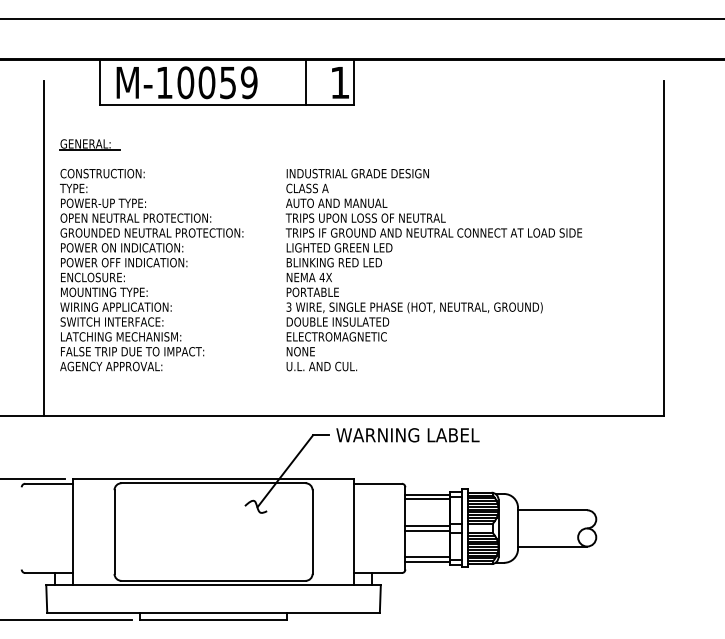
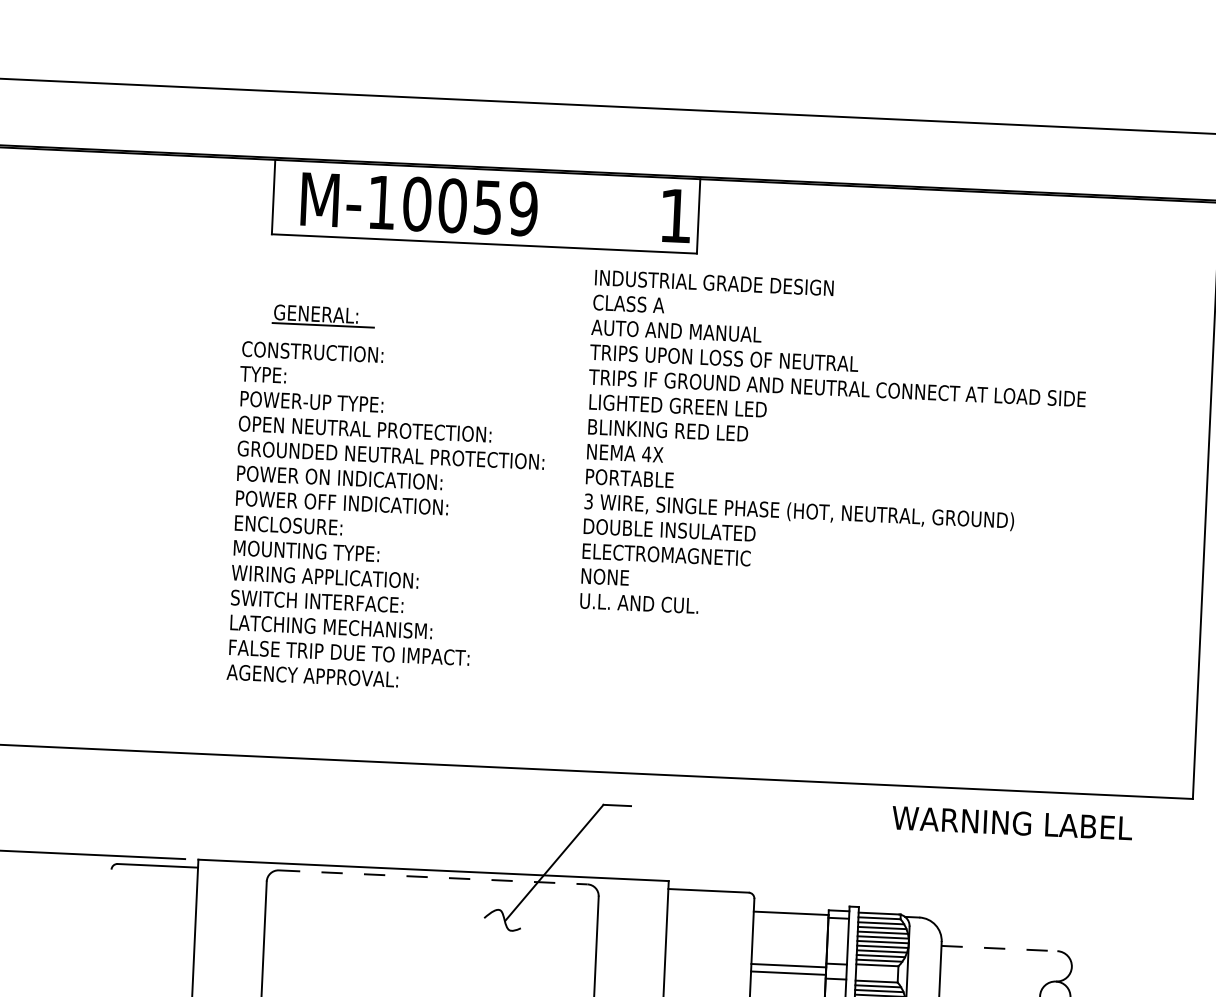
line: (306, 82) -> (619, 212), removed
part: (89, 144) -> (322, 315), moved
line: (44, 248) -> (167, 471), removed
text: (151, 270) -> (387, 518), moved
text: (433, 270) -> (833, 451), moved
text: (407, 435) -> (1011, 823), moved
line: (214, 483) -> (434, 877), solid -> dashed
line: (427, 499) -> (790, 920), removed
line: (552, 510) -> (999, 948), solid -> dashed

